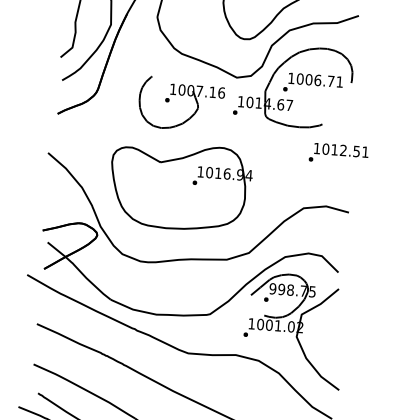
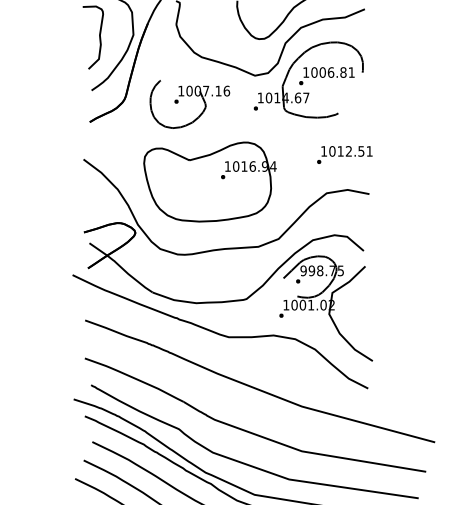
text: (331, 81) -> (343, 72), 1006.71 -> 1006.81
part: (181, 95) -> (189, 96), moved
text: (338, 153) -> (344, 154), moved

